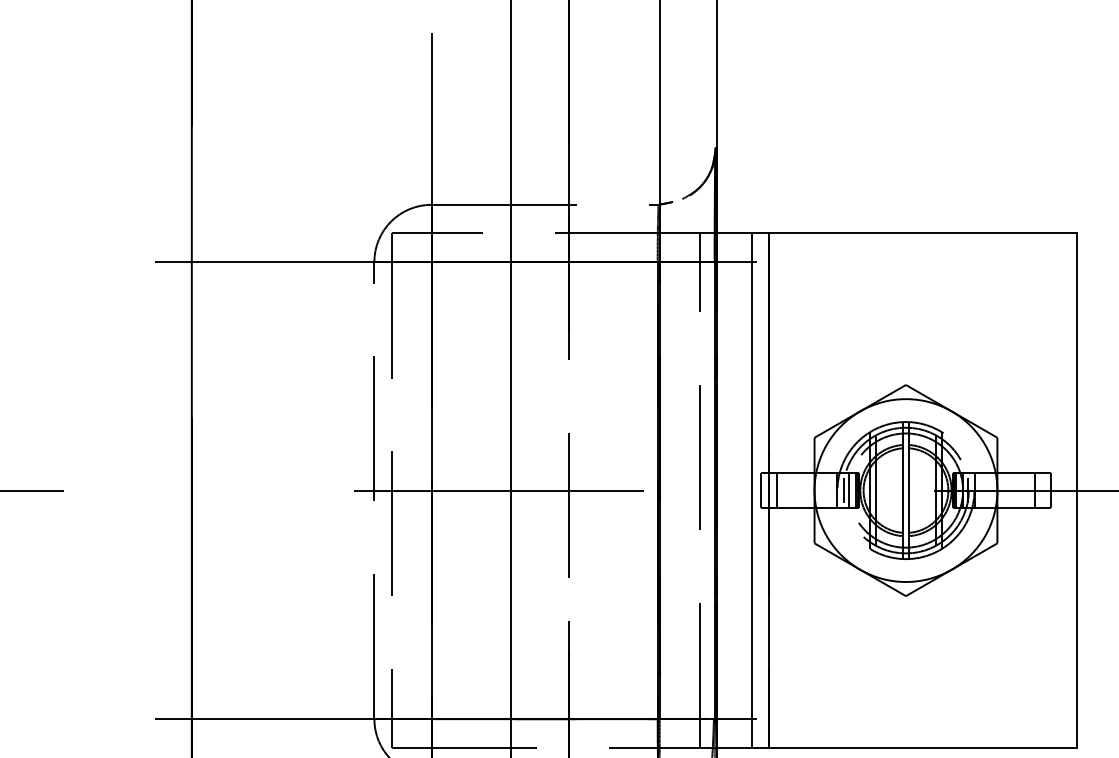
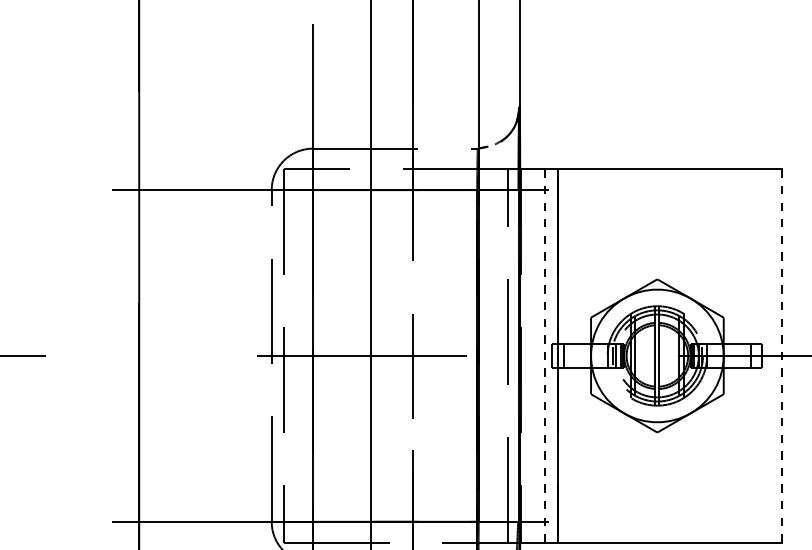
line: (751, 489) -> (545, 355), solid -> dashed
line: (1077, 489) -> (781, 355), solid -> dashed

